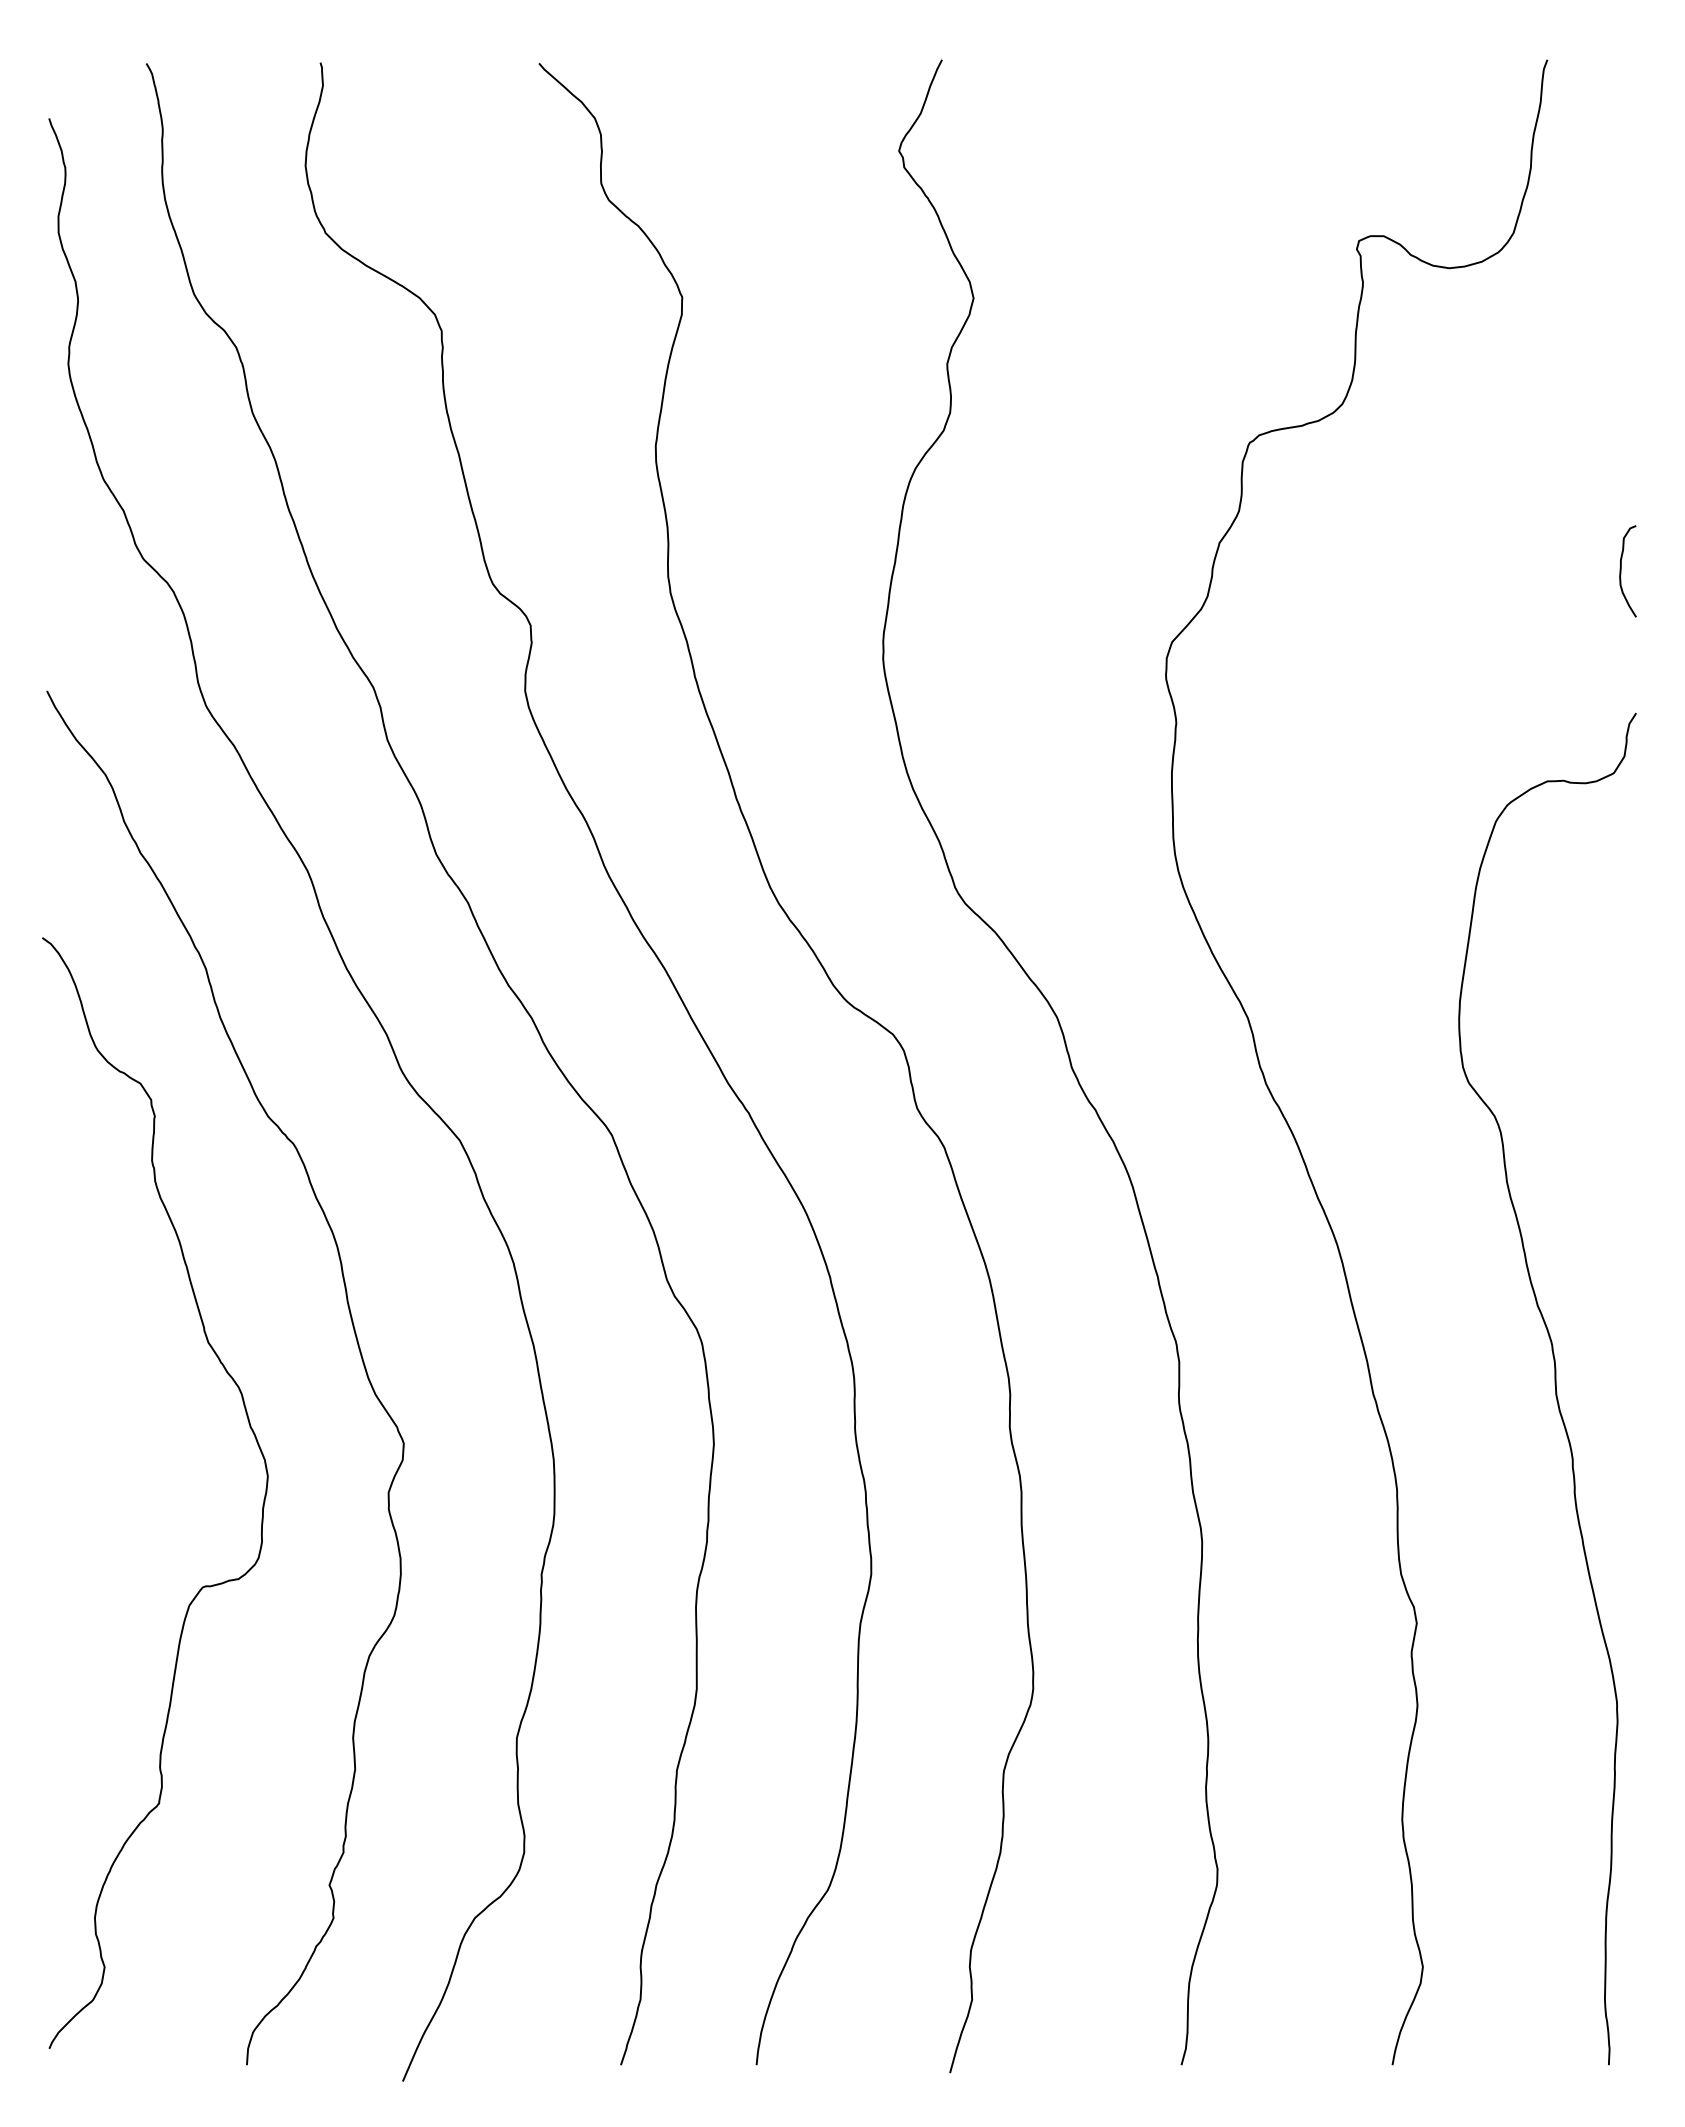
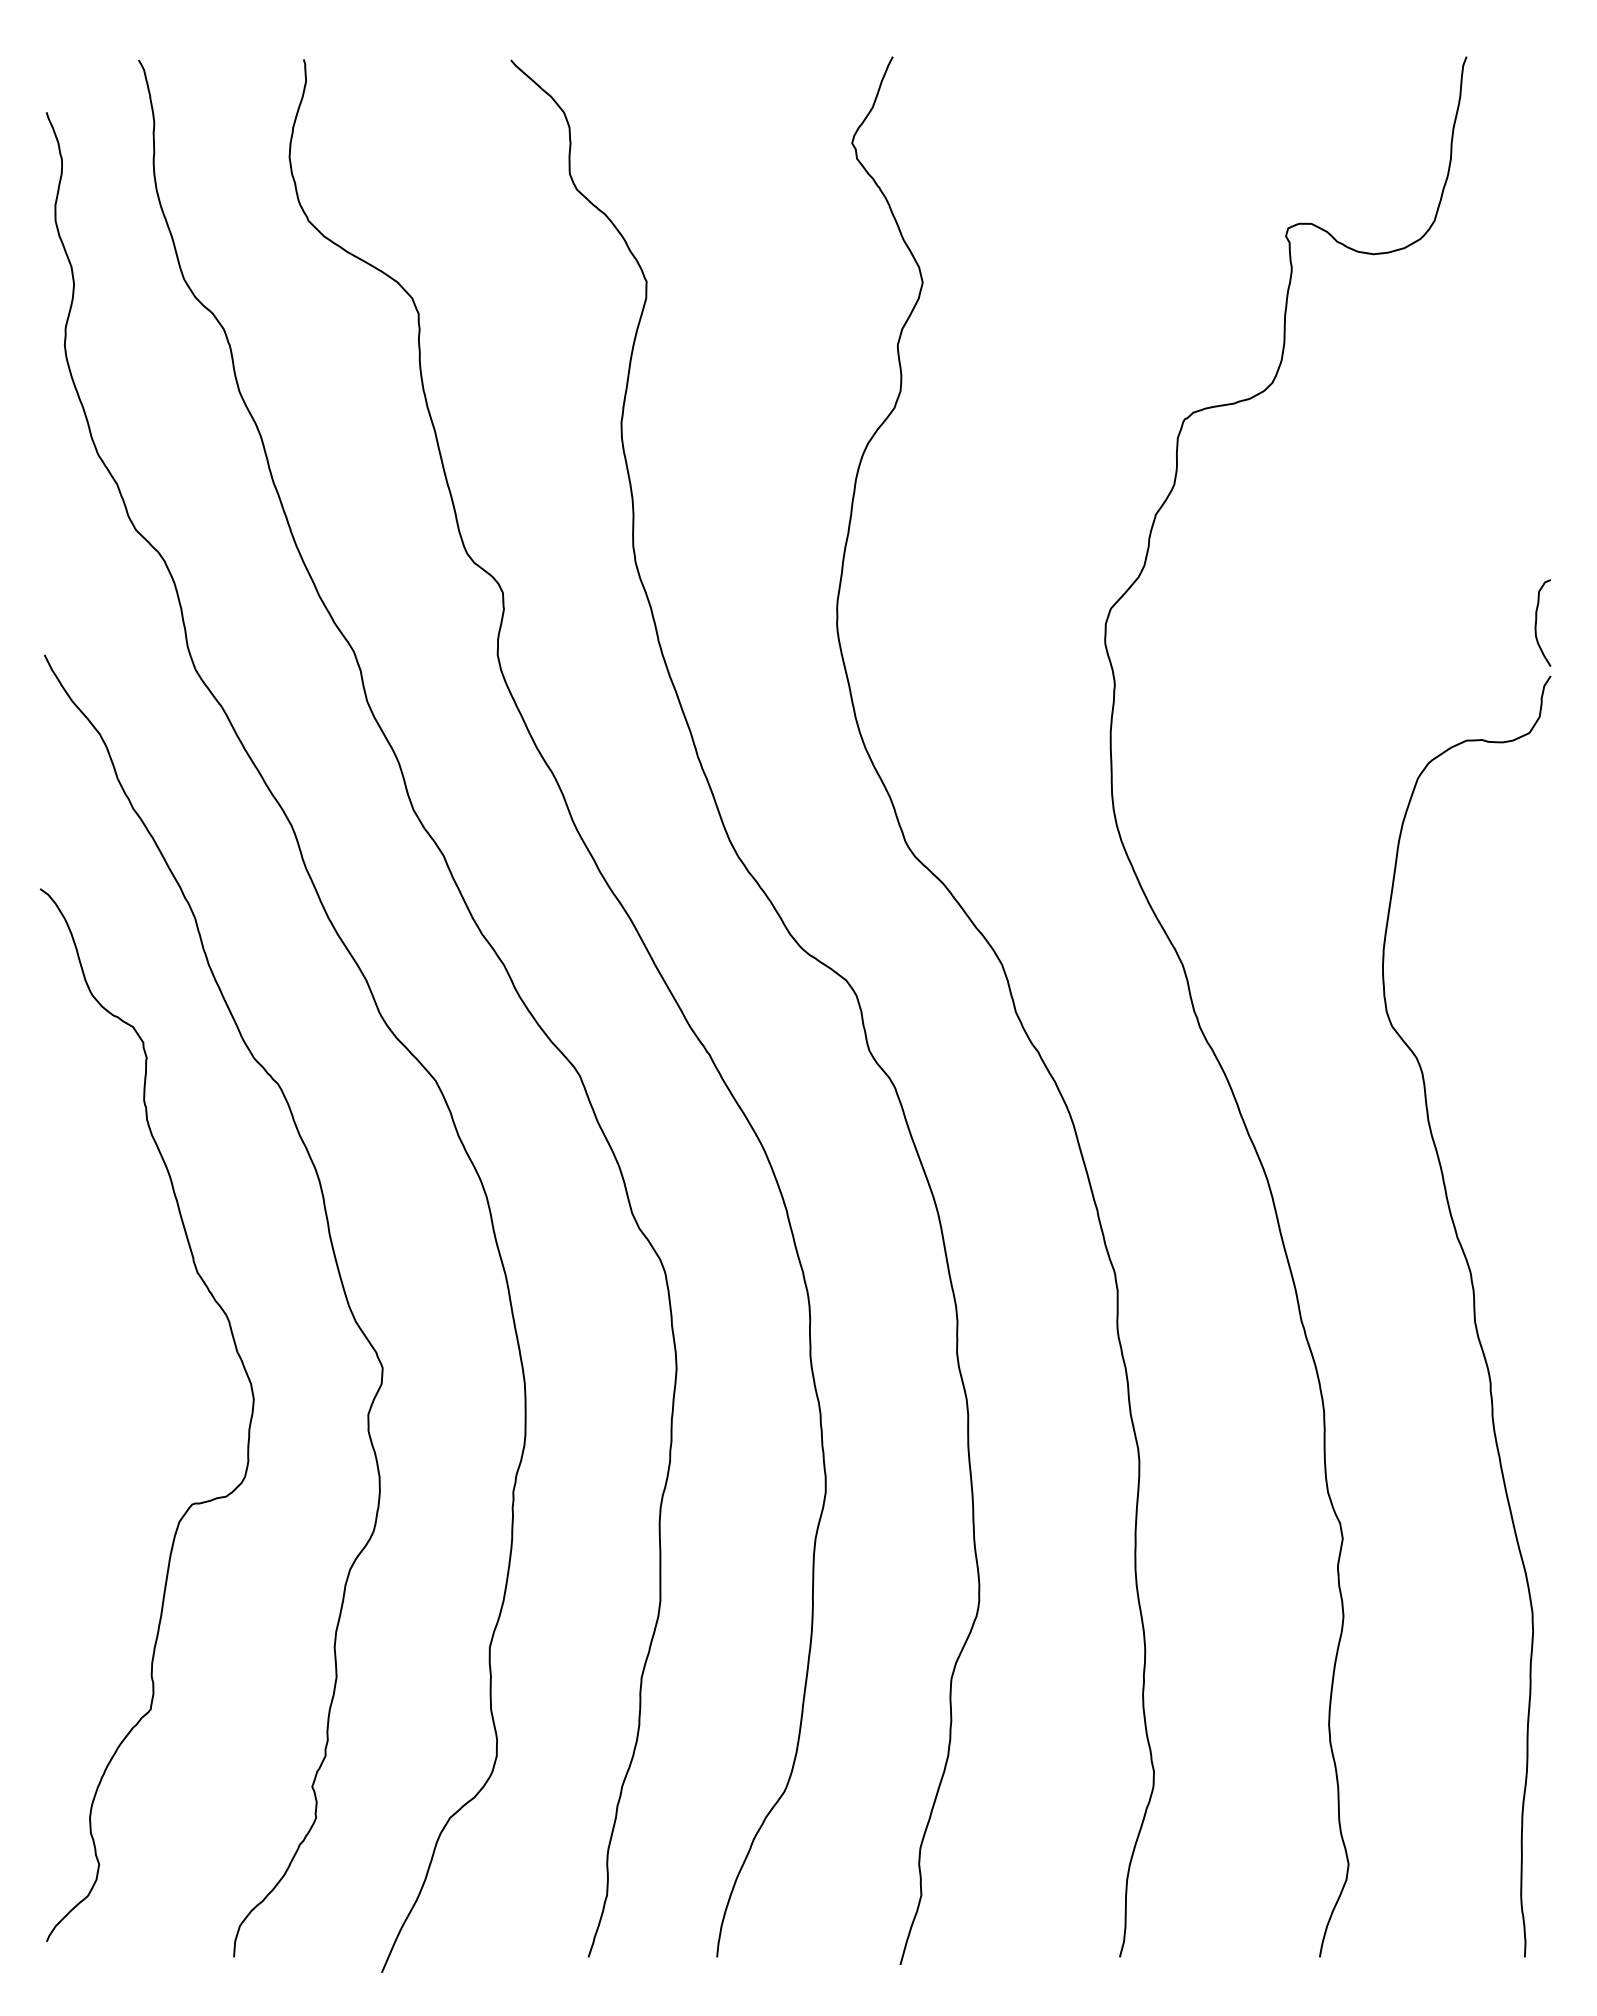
curve: (1621, 571) -> (1536, 623), moved

